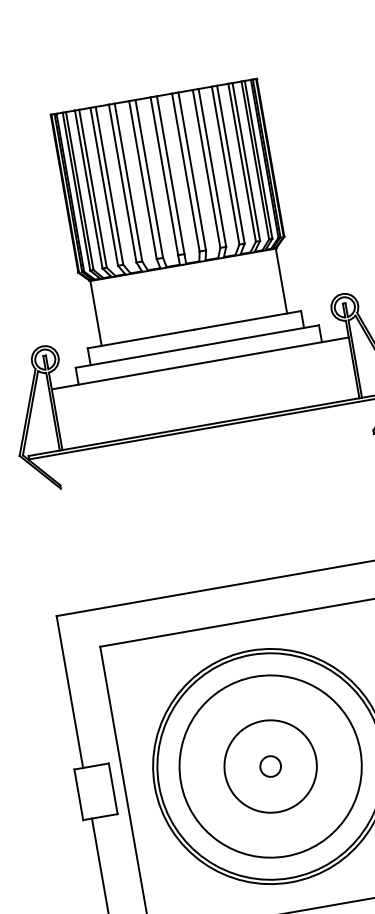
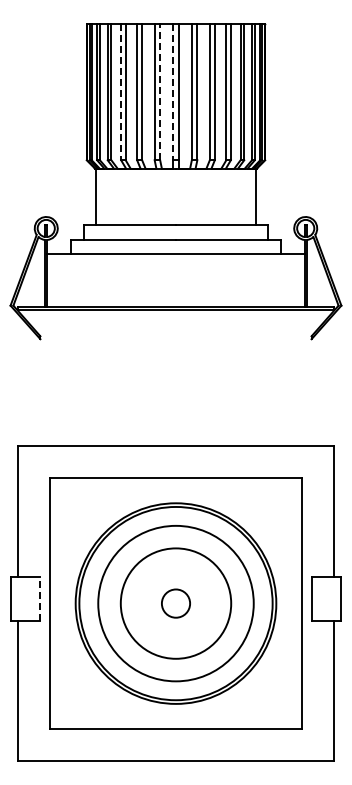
line: (164, 176) -> (173, 92), solid -> dashed
line: (149, 178) -> (160, 91), solid -> dashed
line: (104, 187) -> (121, 92), solid -> dashed
circle: (270, 766) -> (175, 603), size x1.4
circle: (270, 766) -> (175, 603), size x1.6
line: (113, 789) -> (40, 599), solid -> dashed

